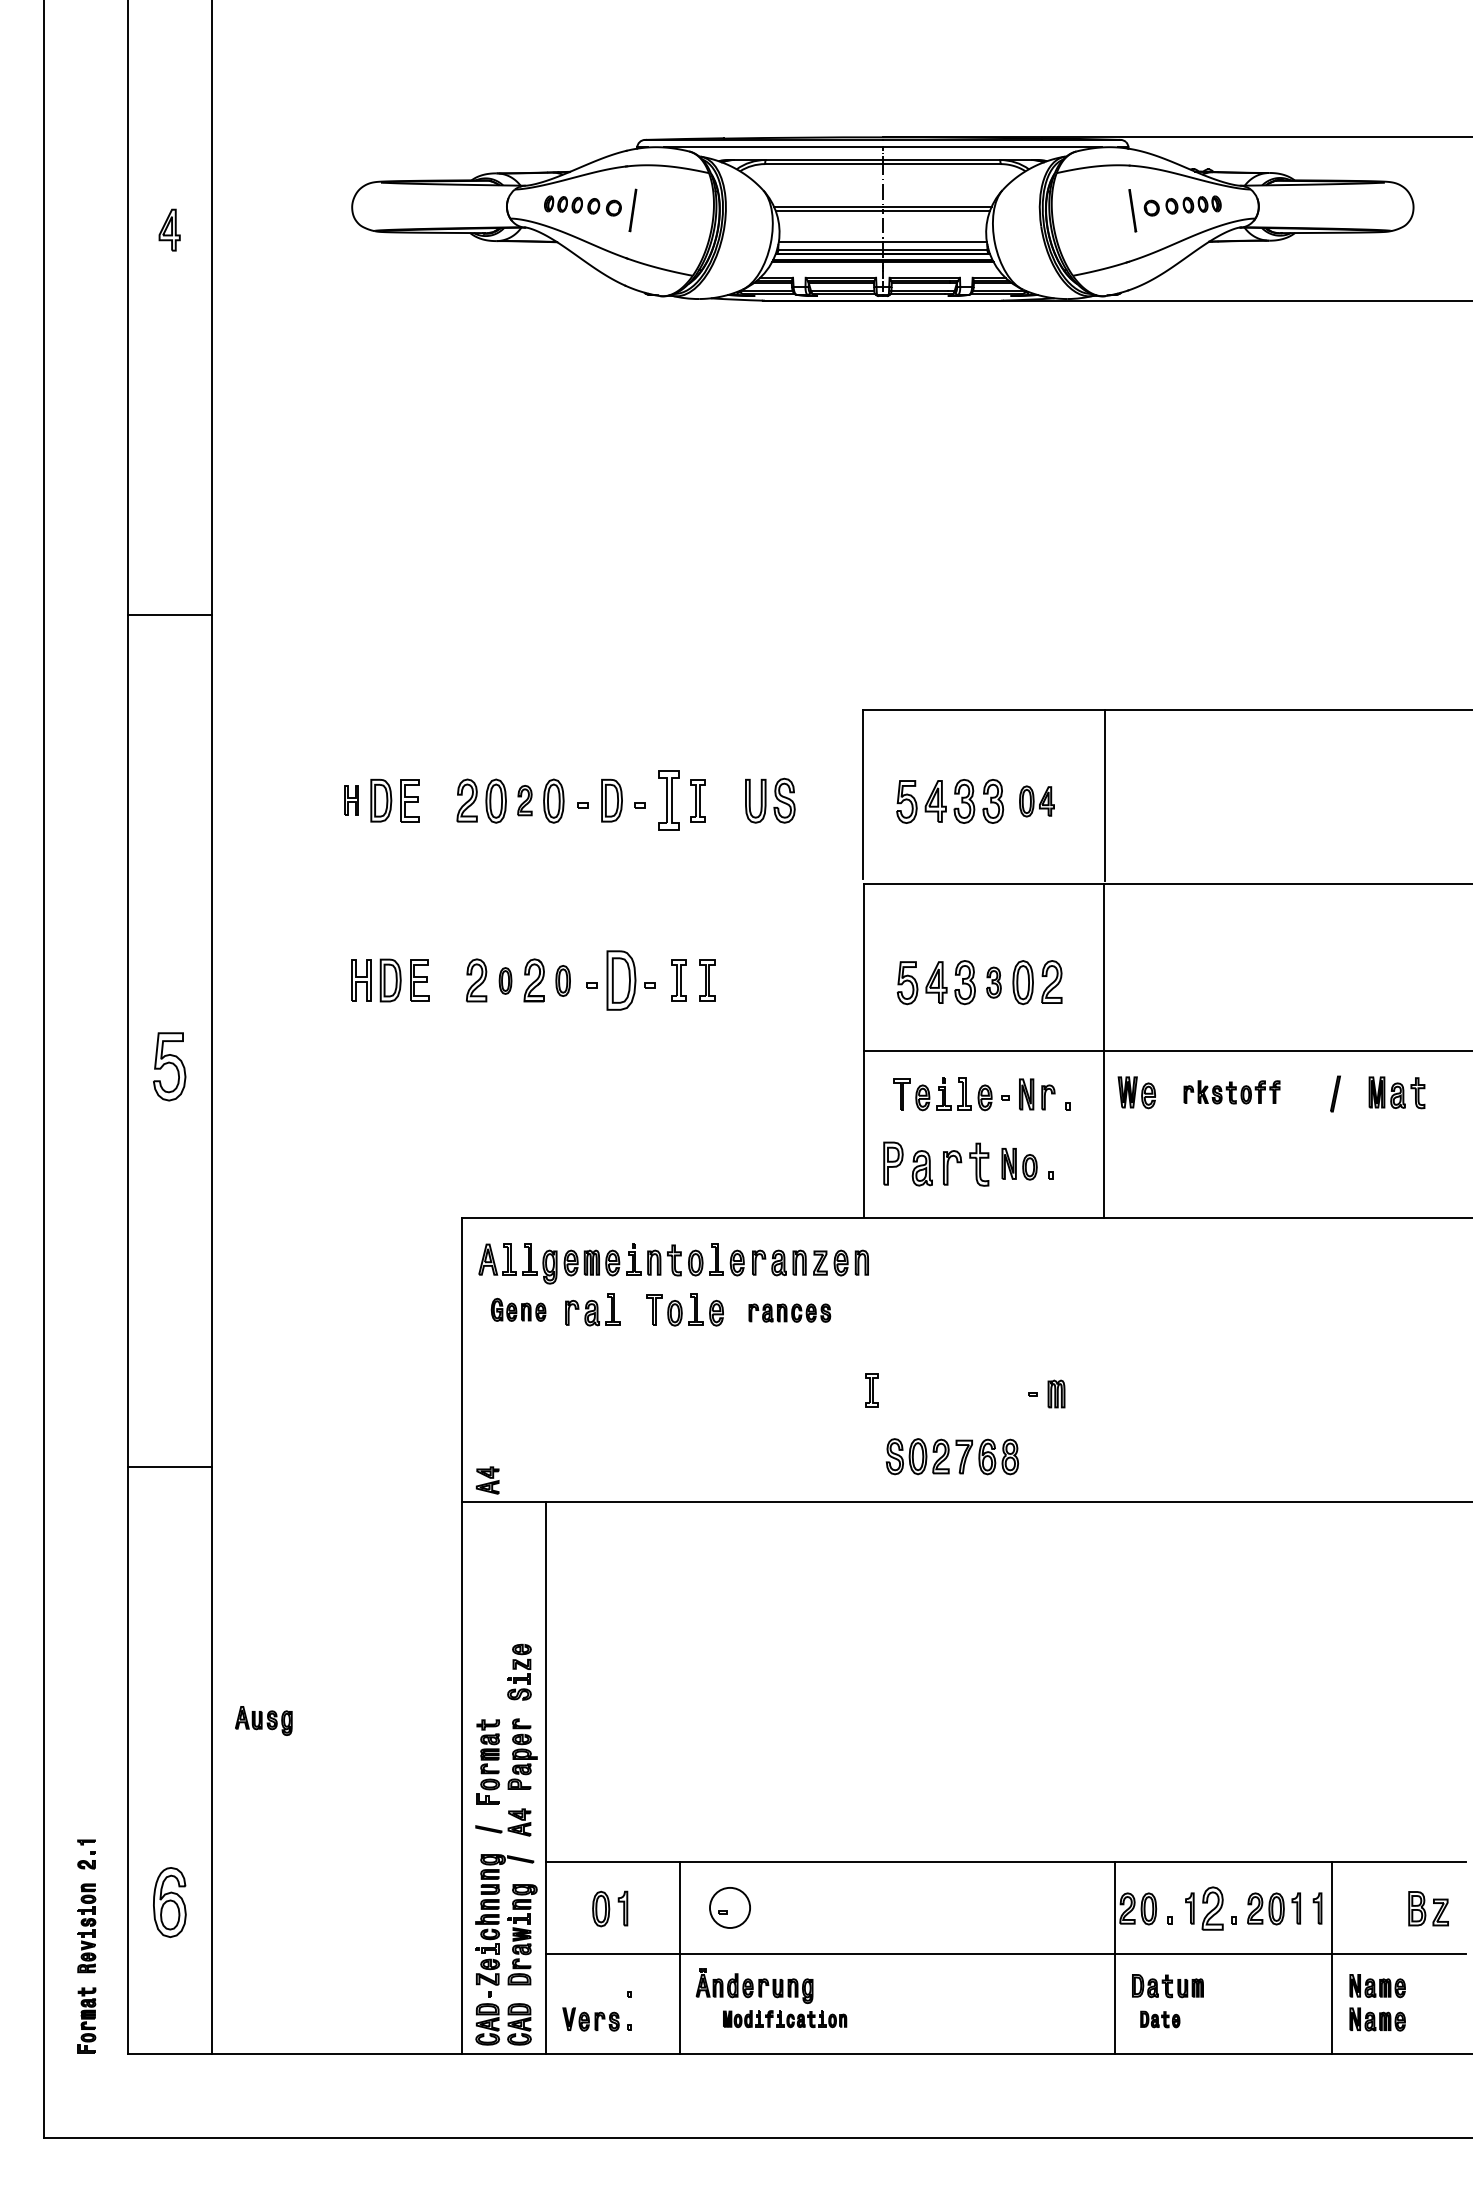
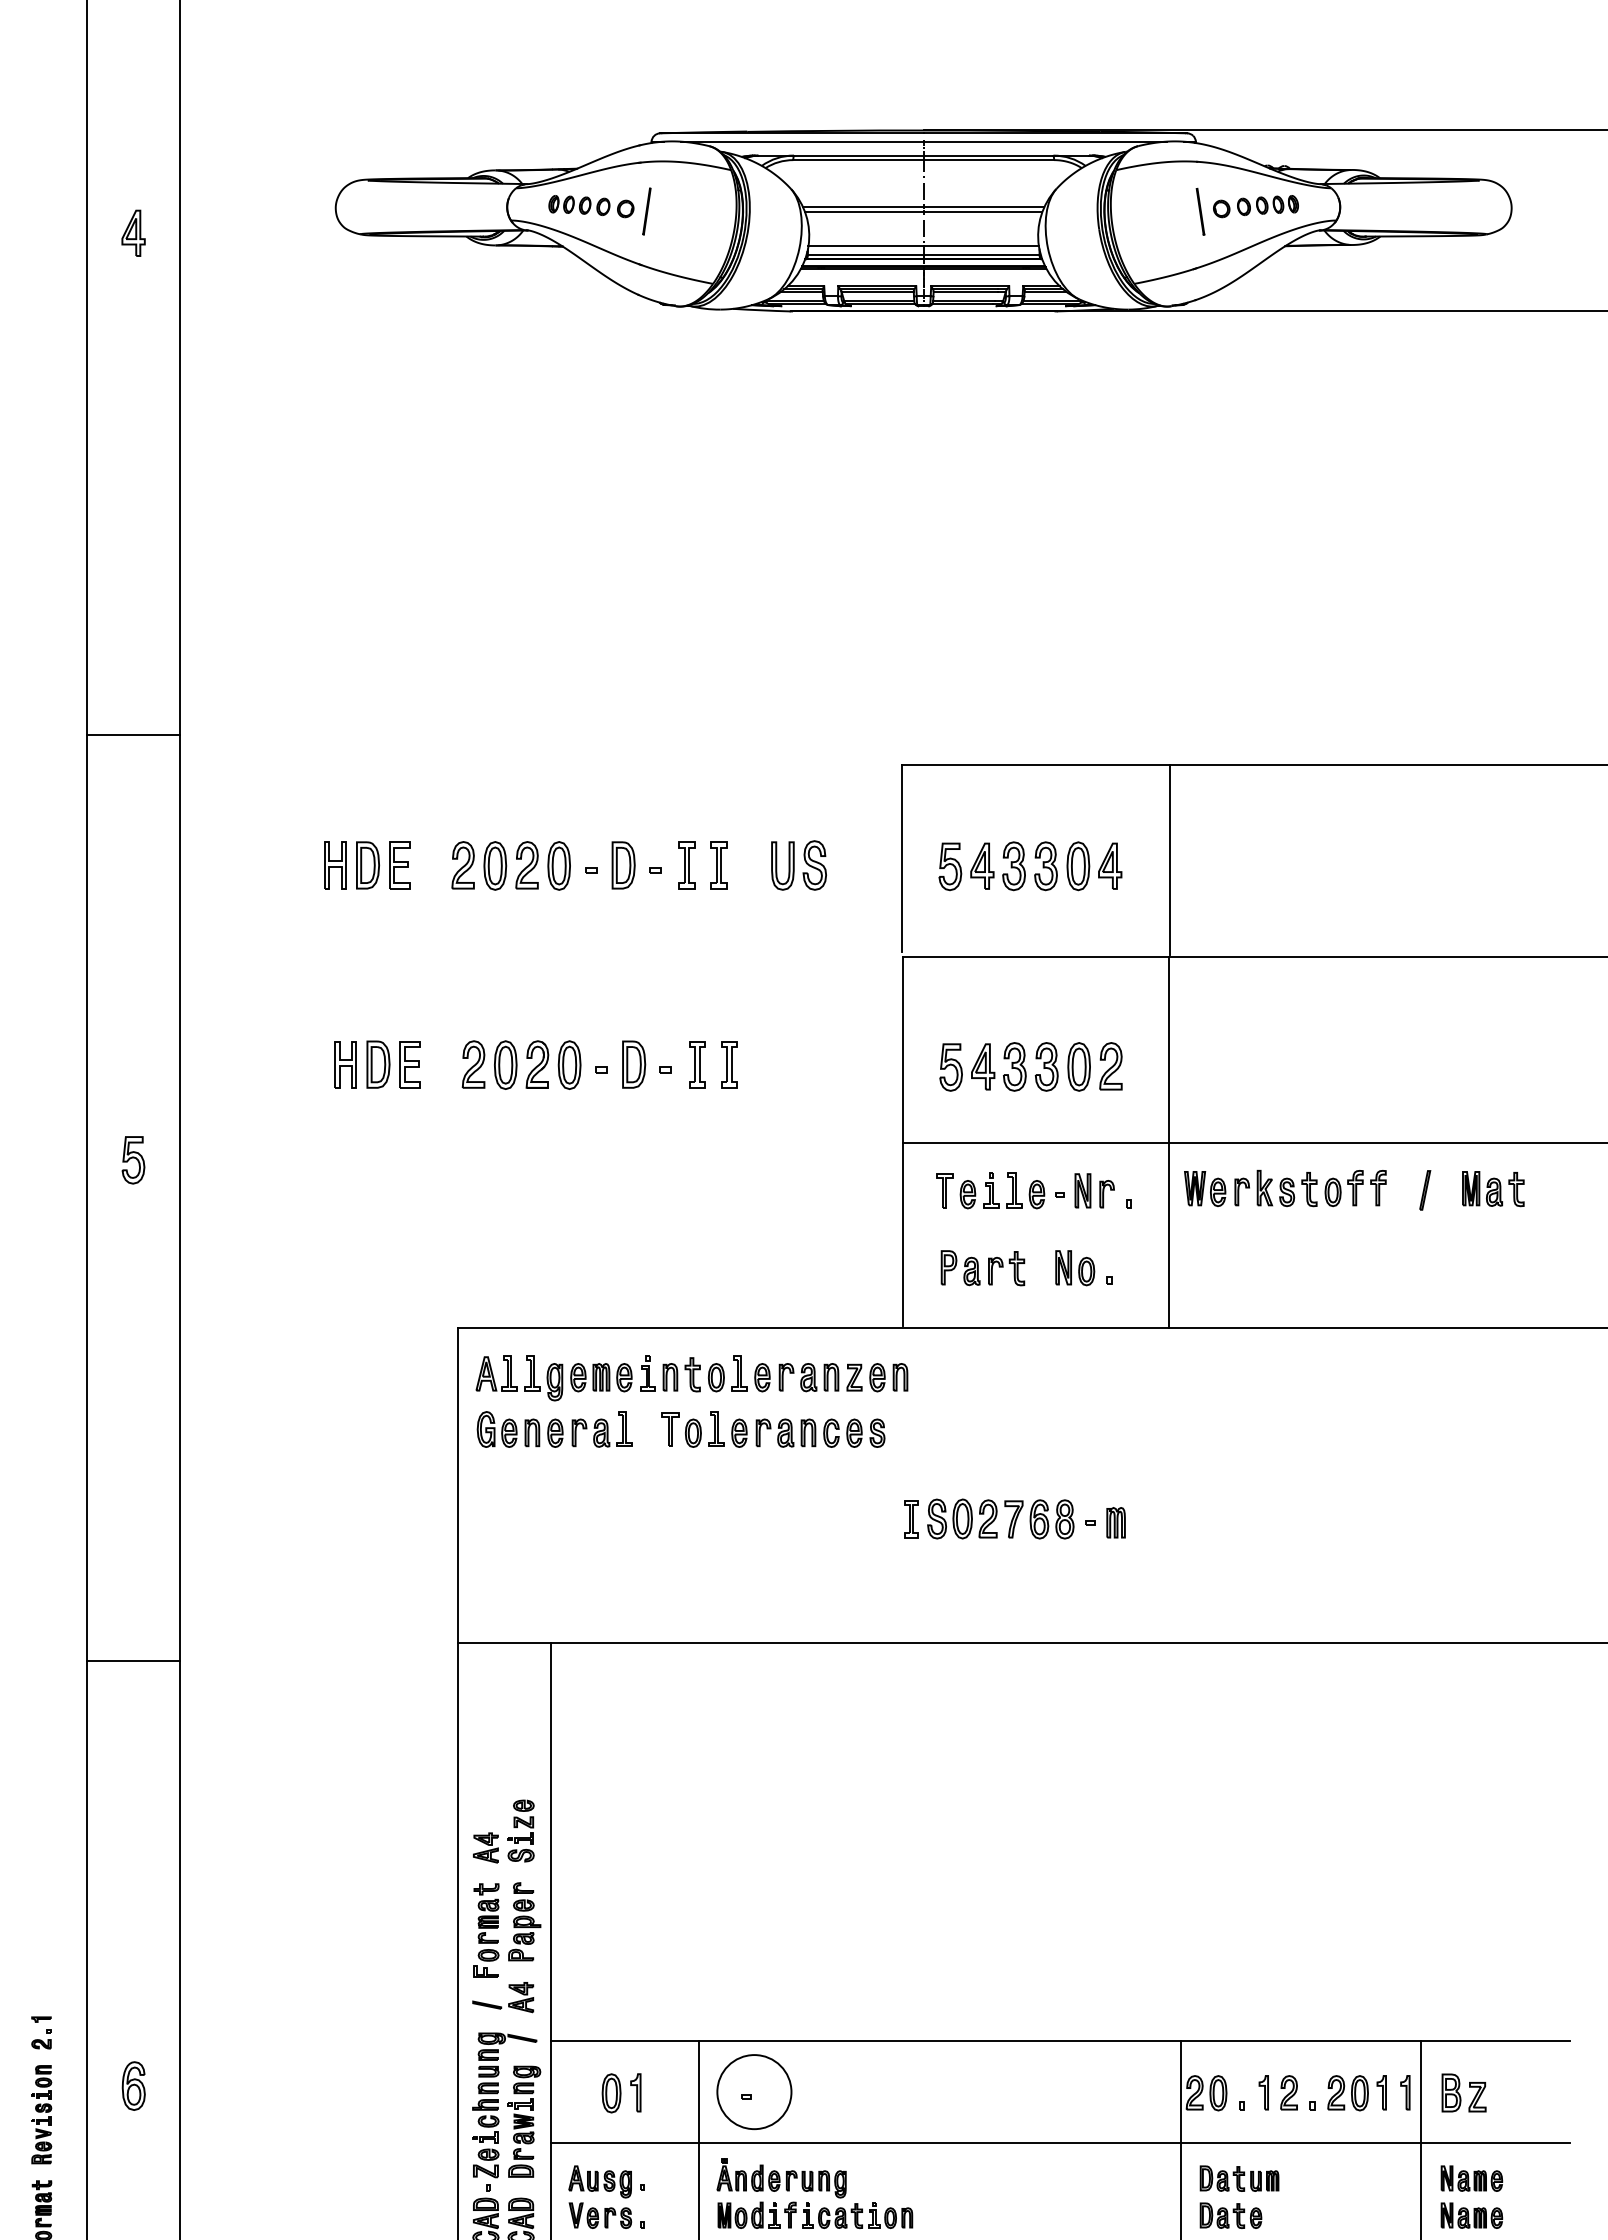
line: (169, 614) -> (133, 734), moved
part: (351, 800) -> (335, 865), size x1.43
part: (524, 800) -> (526, 865), size x1.43
part: (668, 800) -> (686, 865), size x0.71
part: (1036, 801) -> (1093, 866), size x1.43
part: (505, 980) -> (505, 1064), size x1.67
part: (562, 980) -> (568, 1064), size x1.43
part: (621, 980) -> (634, 1064), size x0.71
part: (993, 982) -> (1046, 1066), size x1.43
part: (169, 1066) -> (133, 1159), size x0.62
part: (1231, 1092) -> (1309, 1188), size x1.43
part: (936, 1164) -> (983, 1268), size x0.71
part: (518, 1309) -> (520, 1429), size x1.43
part: (789, 1312) -> (820, 1432), size x1.43
part: (952, 1456) -> (1000, 1518), moved
line: (169, 1467) -> (133, 1661), moved
part: (487, 1480) -> (485, 1847), moved
part: (263, 1720) -> (599, 2181), moved
part: (169, 1902) -> (133, 2086), size x0.62
circle: (729, 1907) -> (753, 2091), size x1.67
part: (1212, 1908) -> (1288, 2092), size x0.71
part: (1428, 1908) -> (1463, 2092), moved
part: (784, 2018) -> (814, 2214), size x1.43
part: (1160, 2019) -> (1231, 2215), size x1.43

